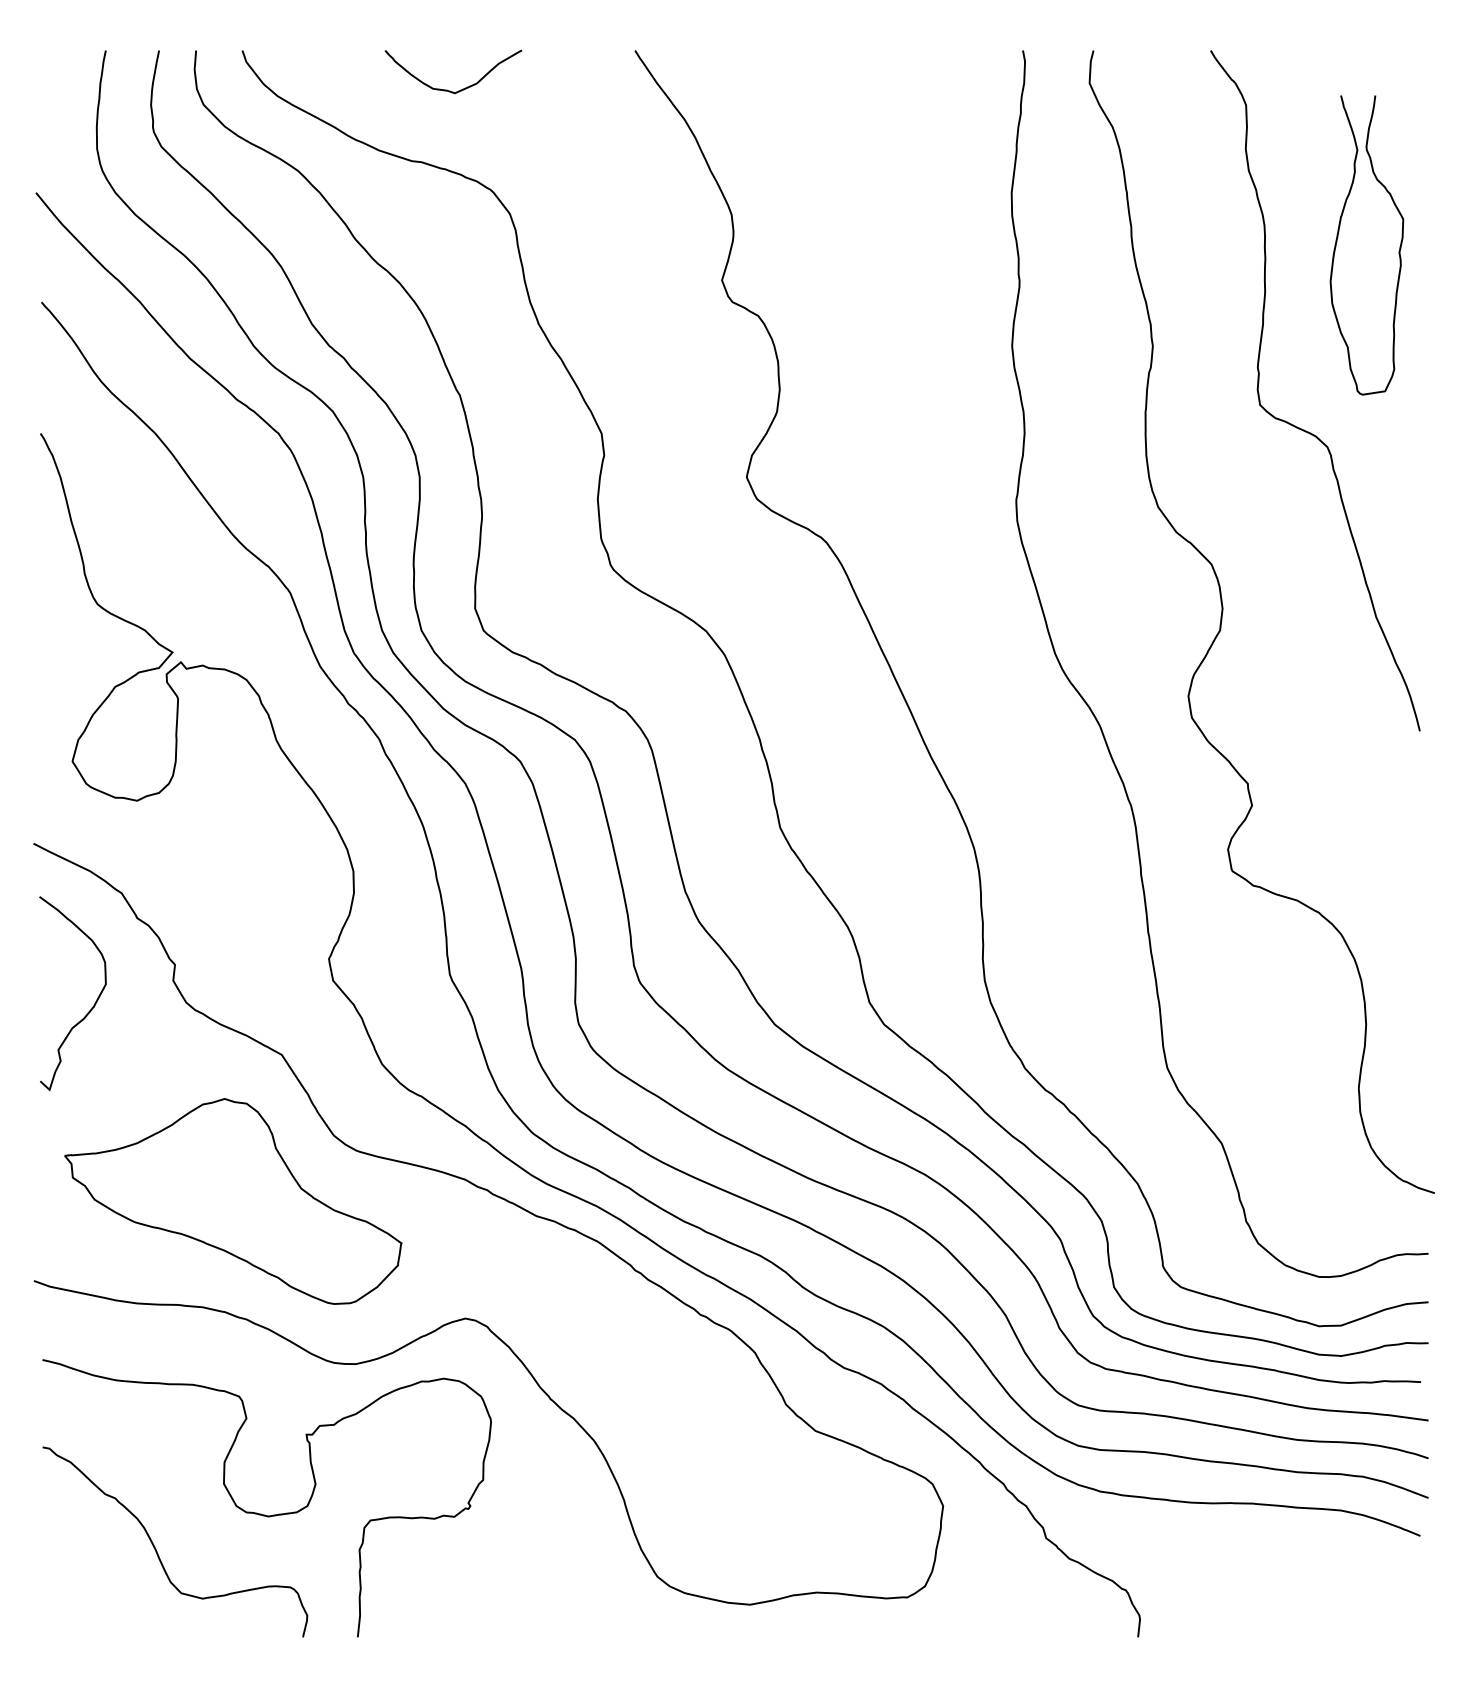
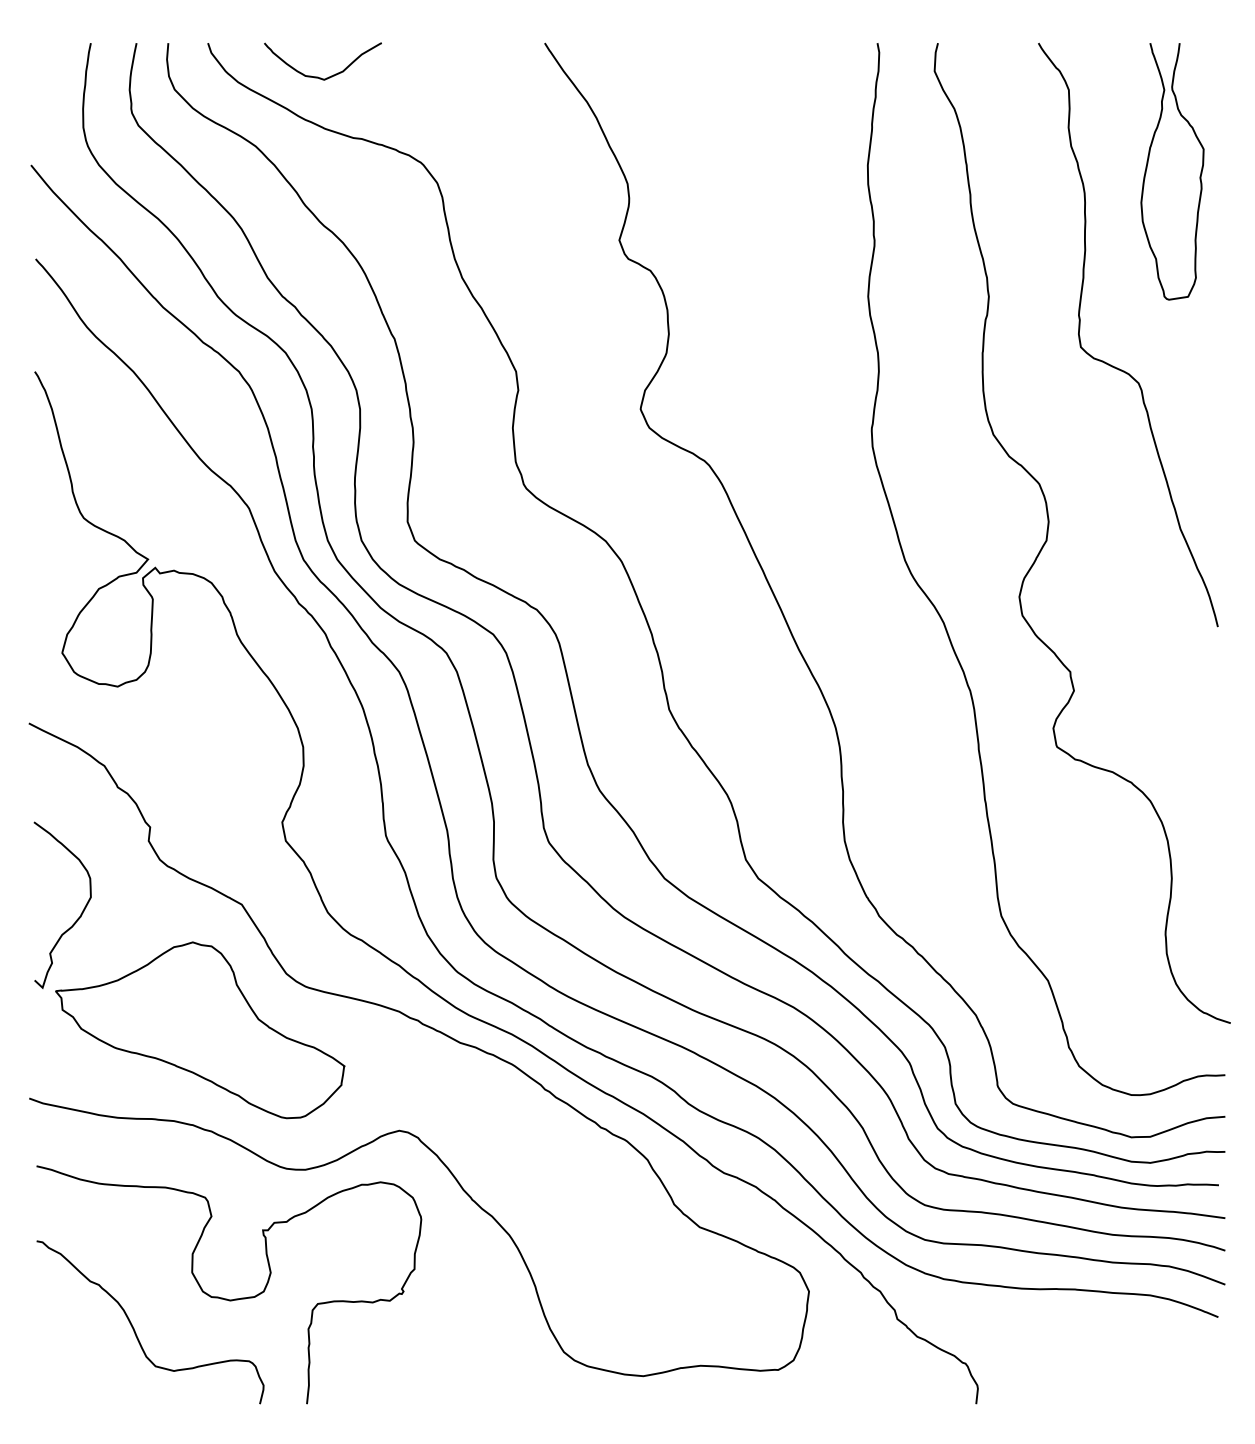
curve: (447, 89) -> (317, 76), moved
curve: (1338, 237) -> (1148, 164), moved
curve: (92, 1006) -> (79, 916), moved

